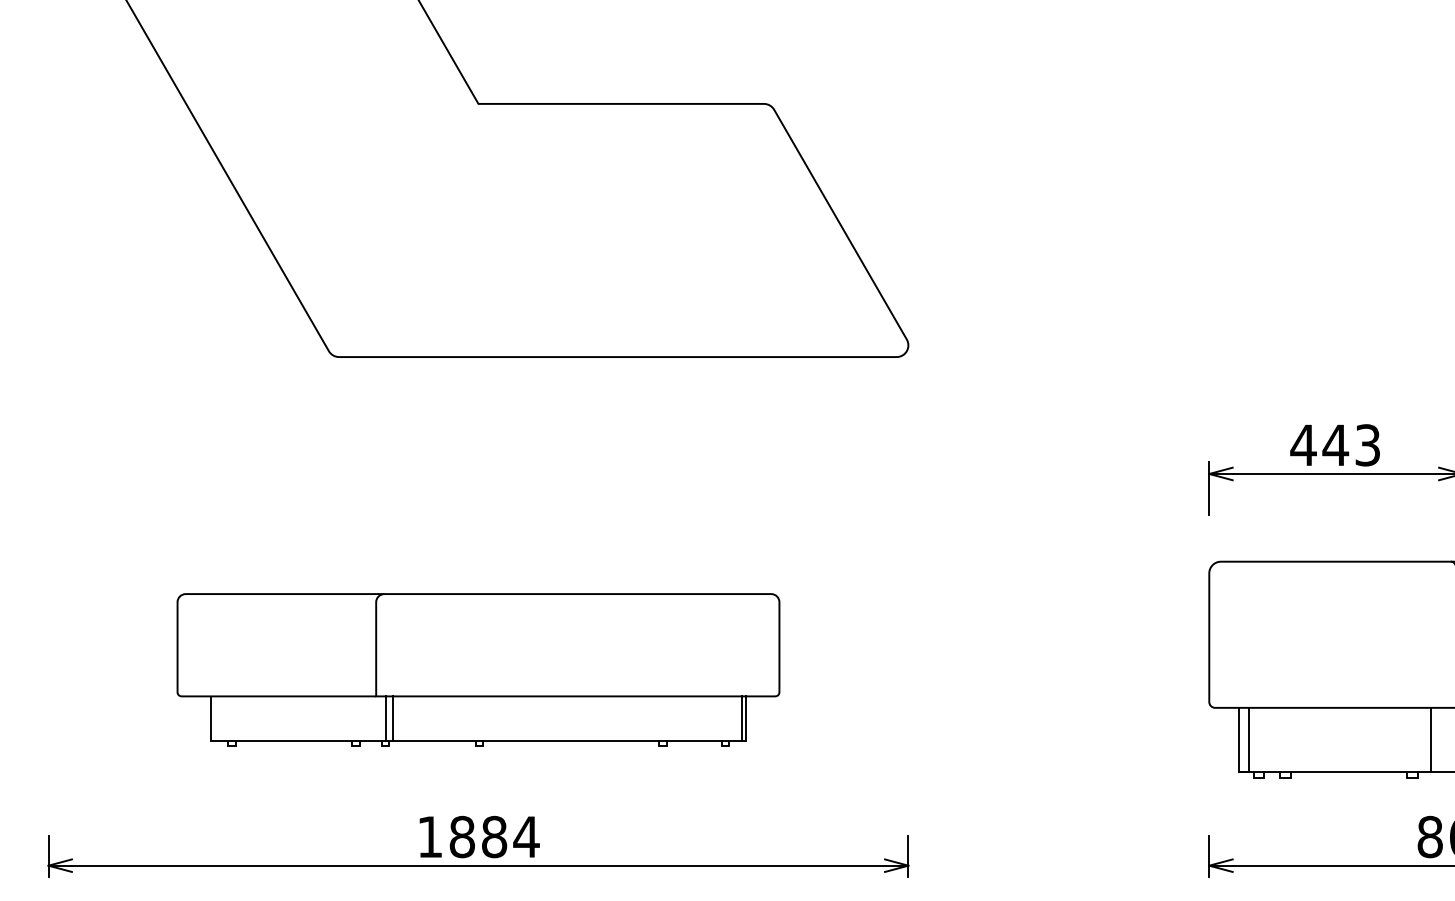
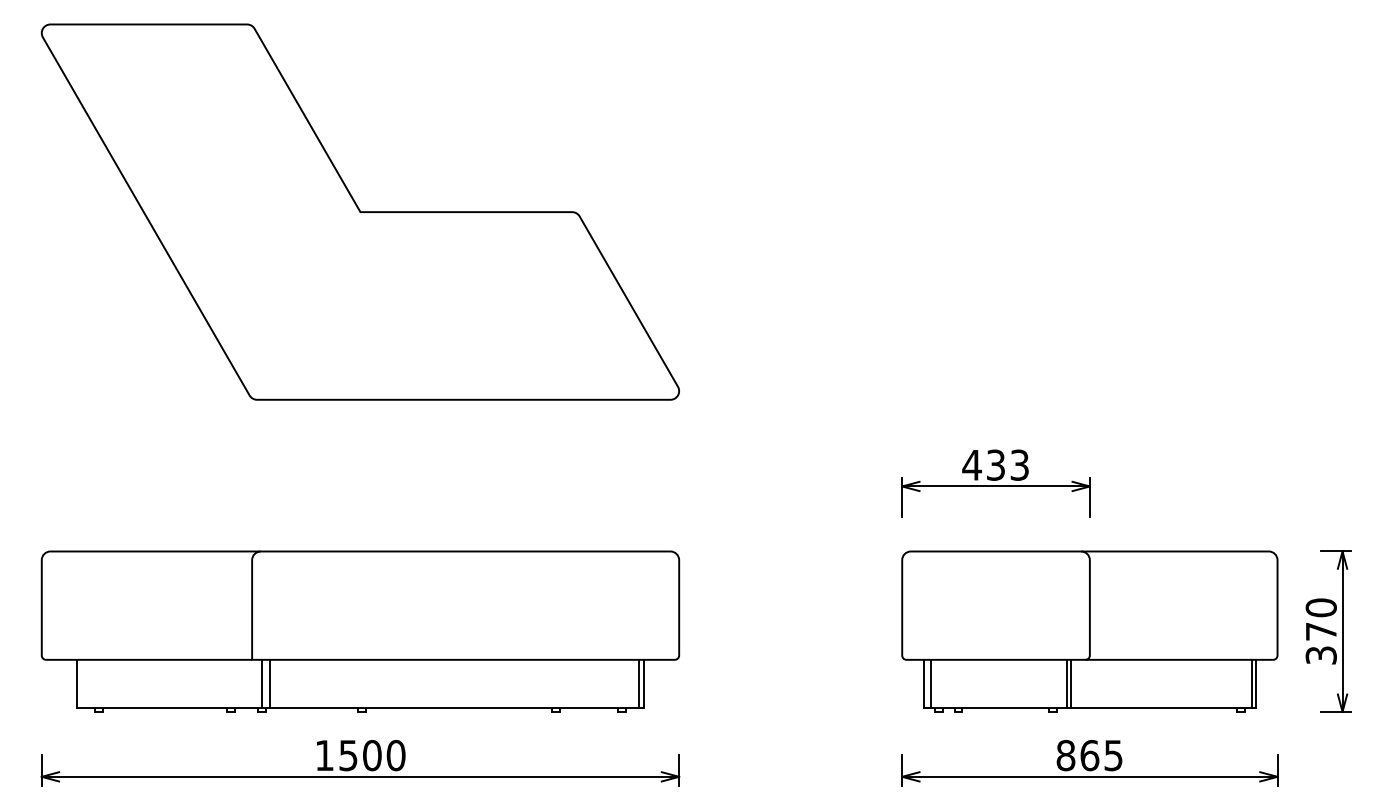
text: (1335, 444) -> (995, 464), 443 -> 433
part: (478, 669) -> (360, 631), size x1.43
line: (1437, 739) -> (1071, 683), added
text: (494, 836) -> (372, 755), 1884 -> 1500

